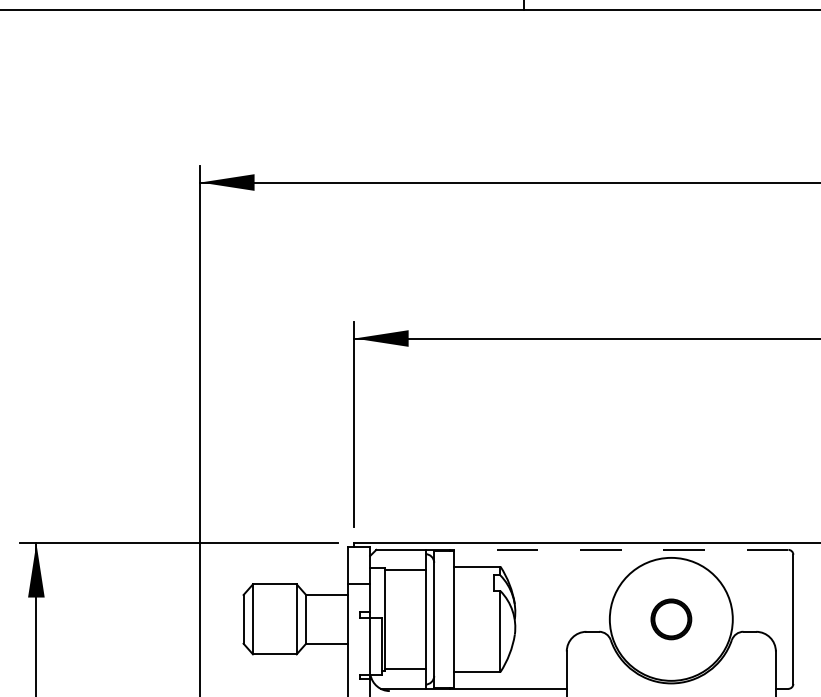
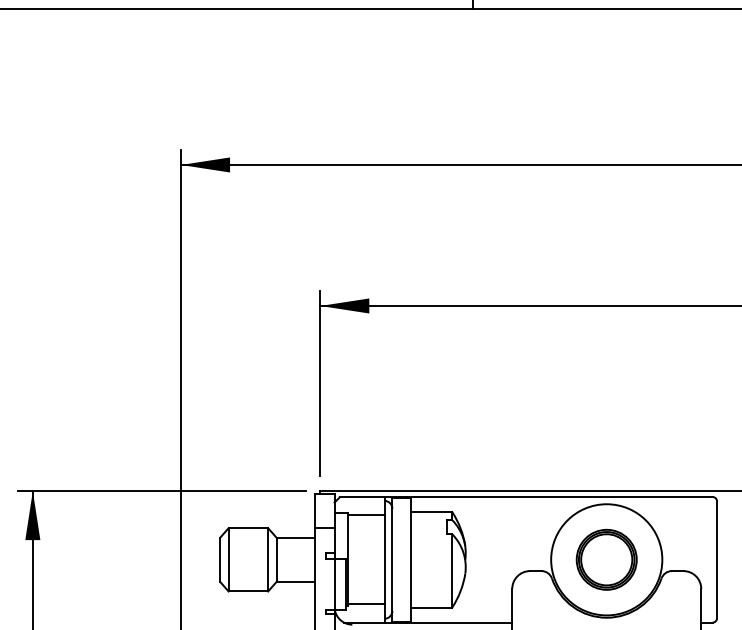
line: (618, 549) -> (559, 496), dashed -> solid
part: (671, 619) -> (606, 559), size x1.67

